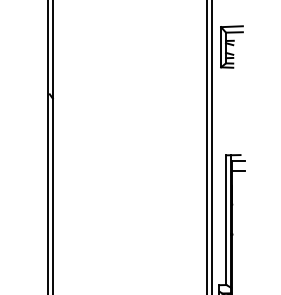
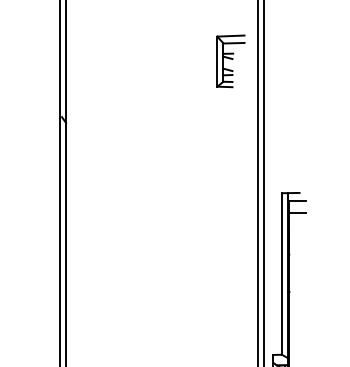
part: (231, 47) -> (230, 61), moved

